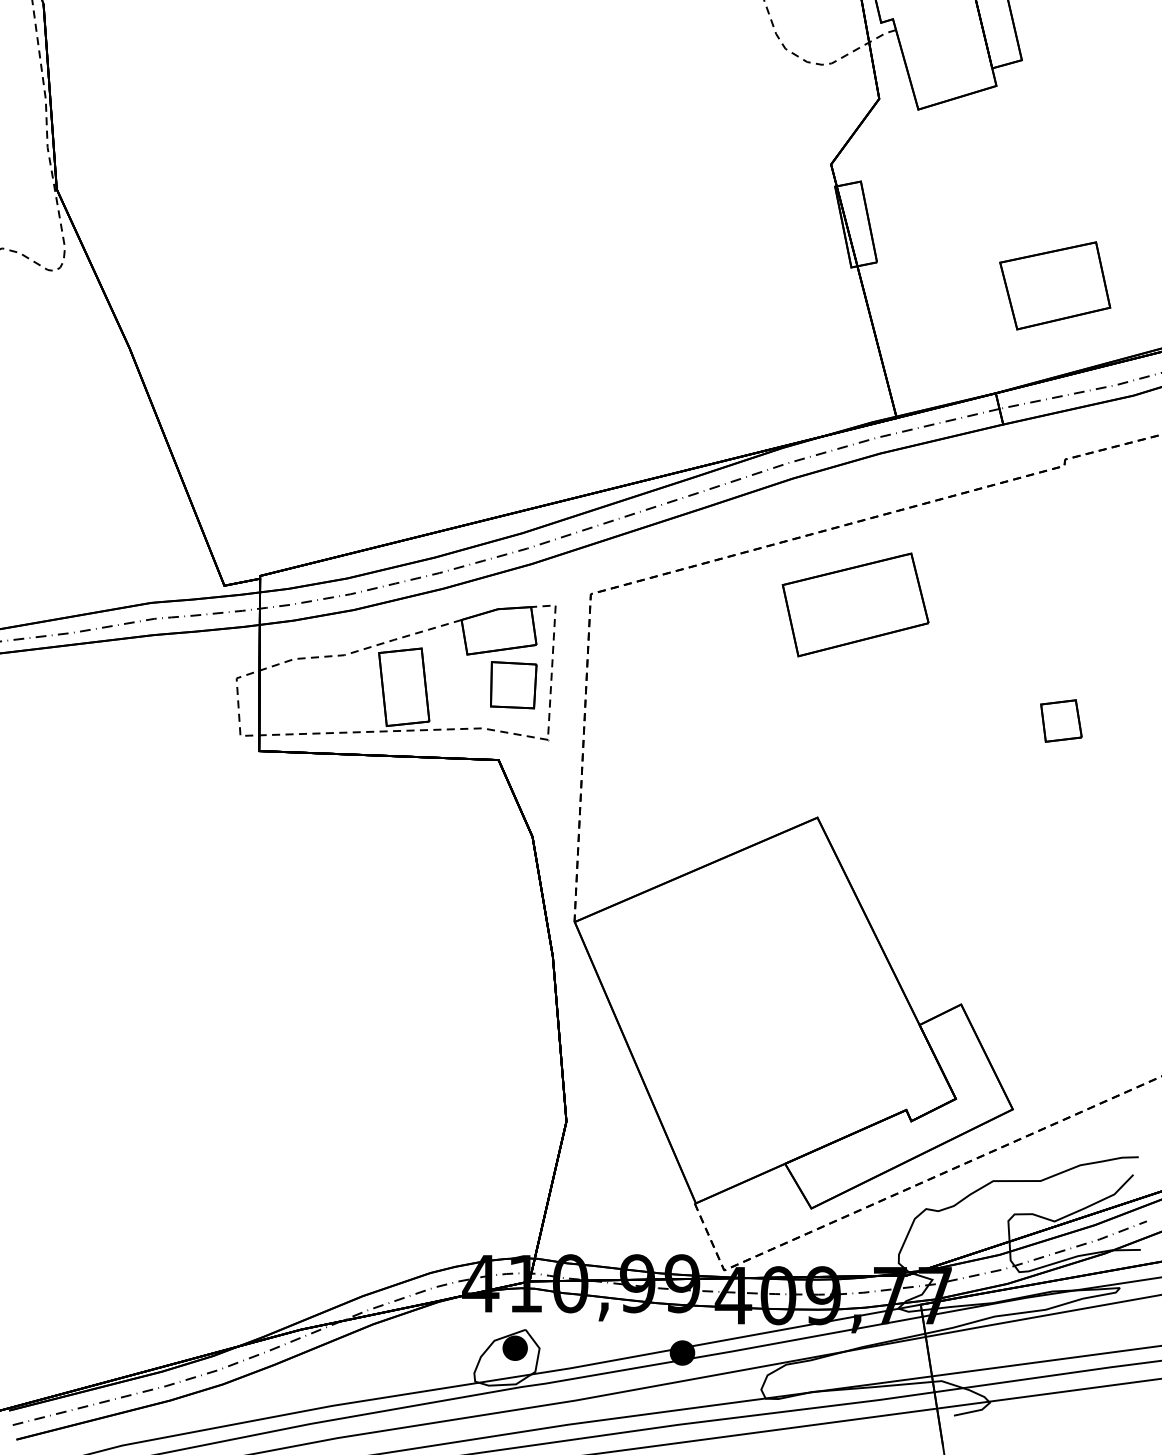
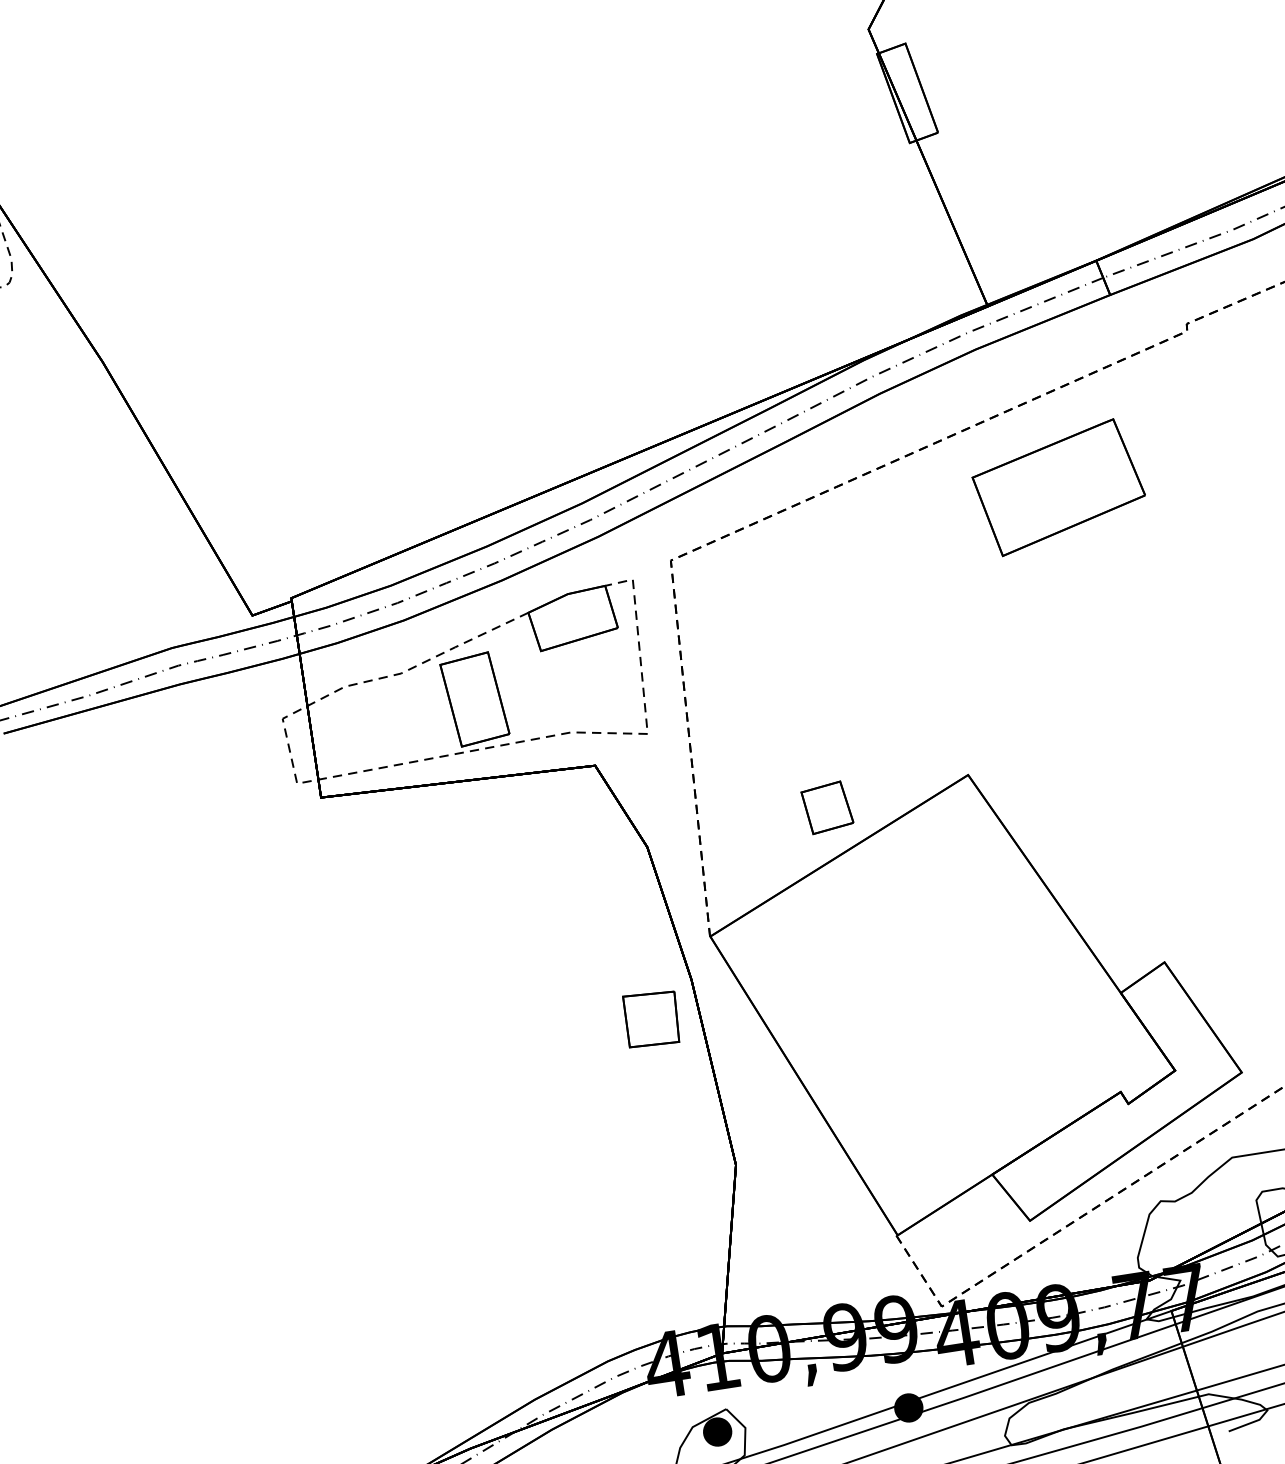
part: (1055, 285) -> (1145, 127), removed
part: (855, 604) -> (1058, 487), moved
part: (513, 685) -> (651, 1019), moved
part: (1061, 720) -> (827, 807), moved

